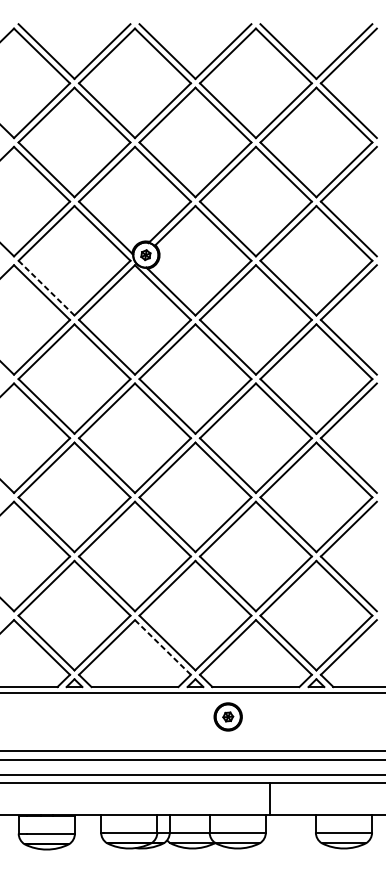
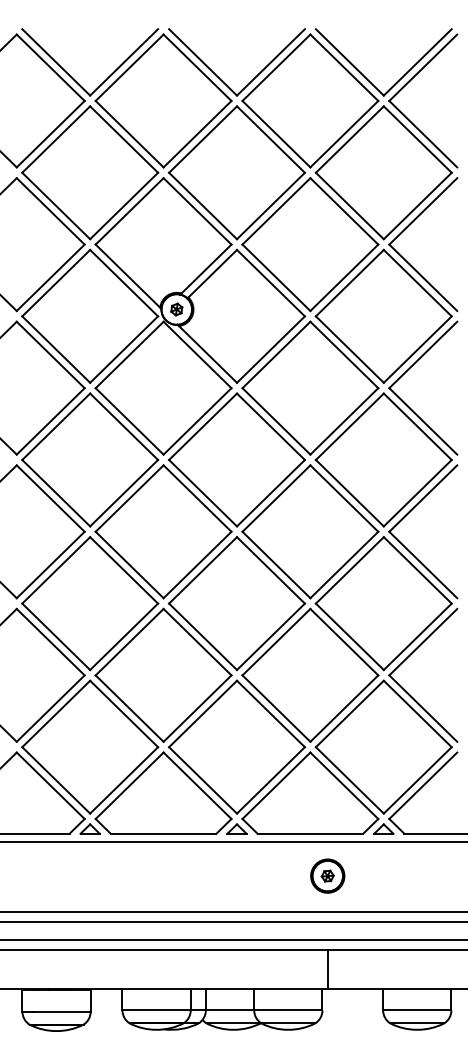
line: (46, 288) -> (56, 349), dashed -> solid
line: (162, 648) -> (197, 786), dashed -> solid
part: (228, 716) -> (327, 875), moved

